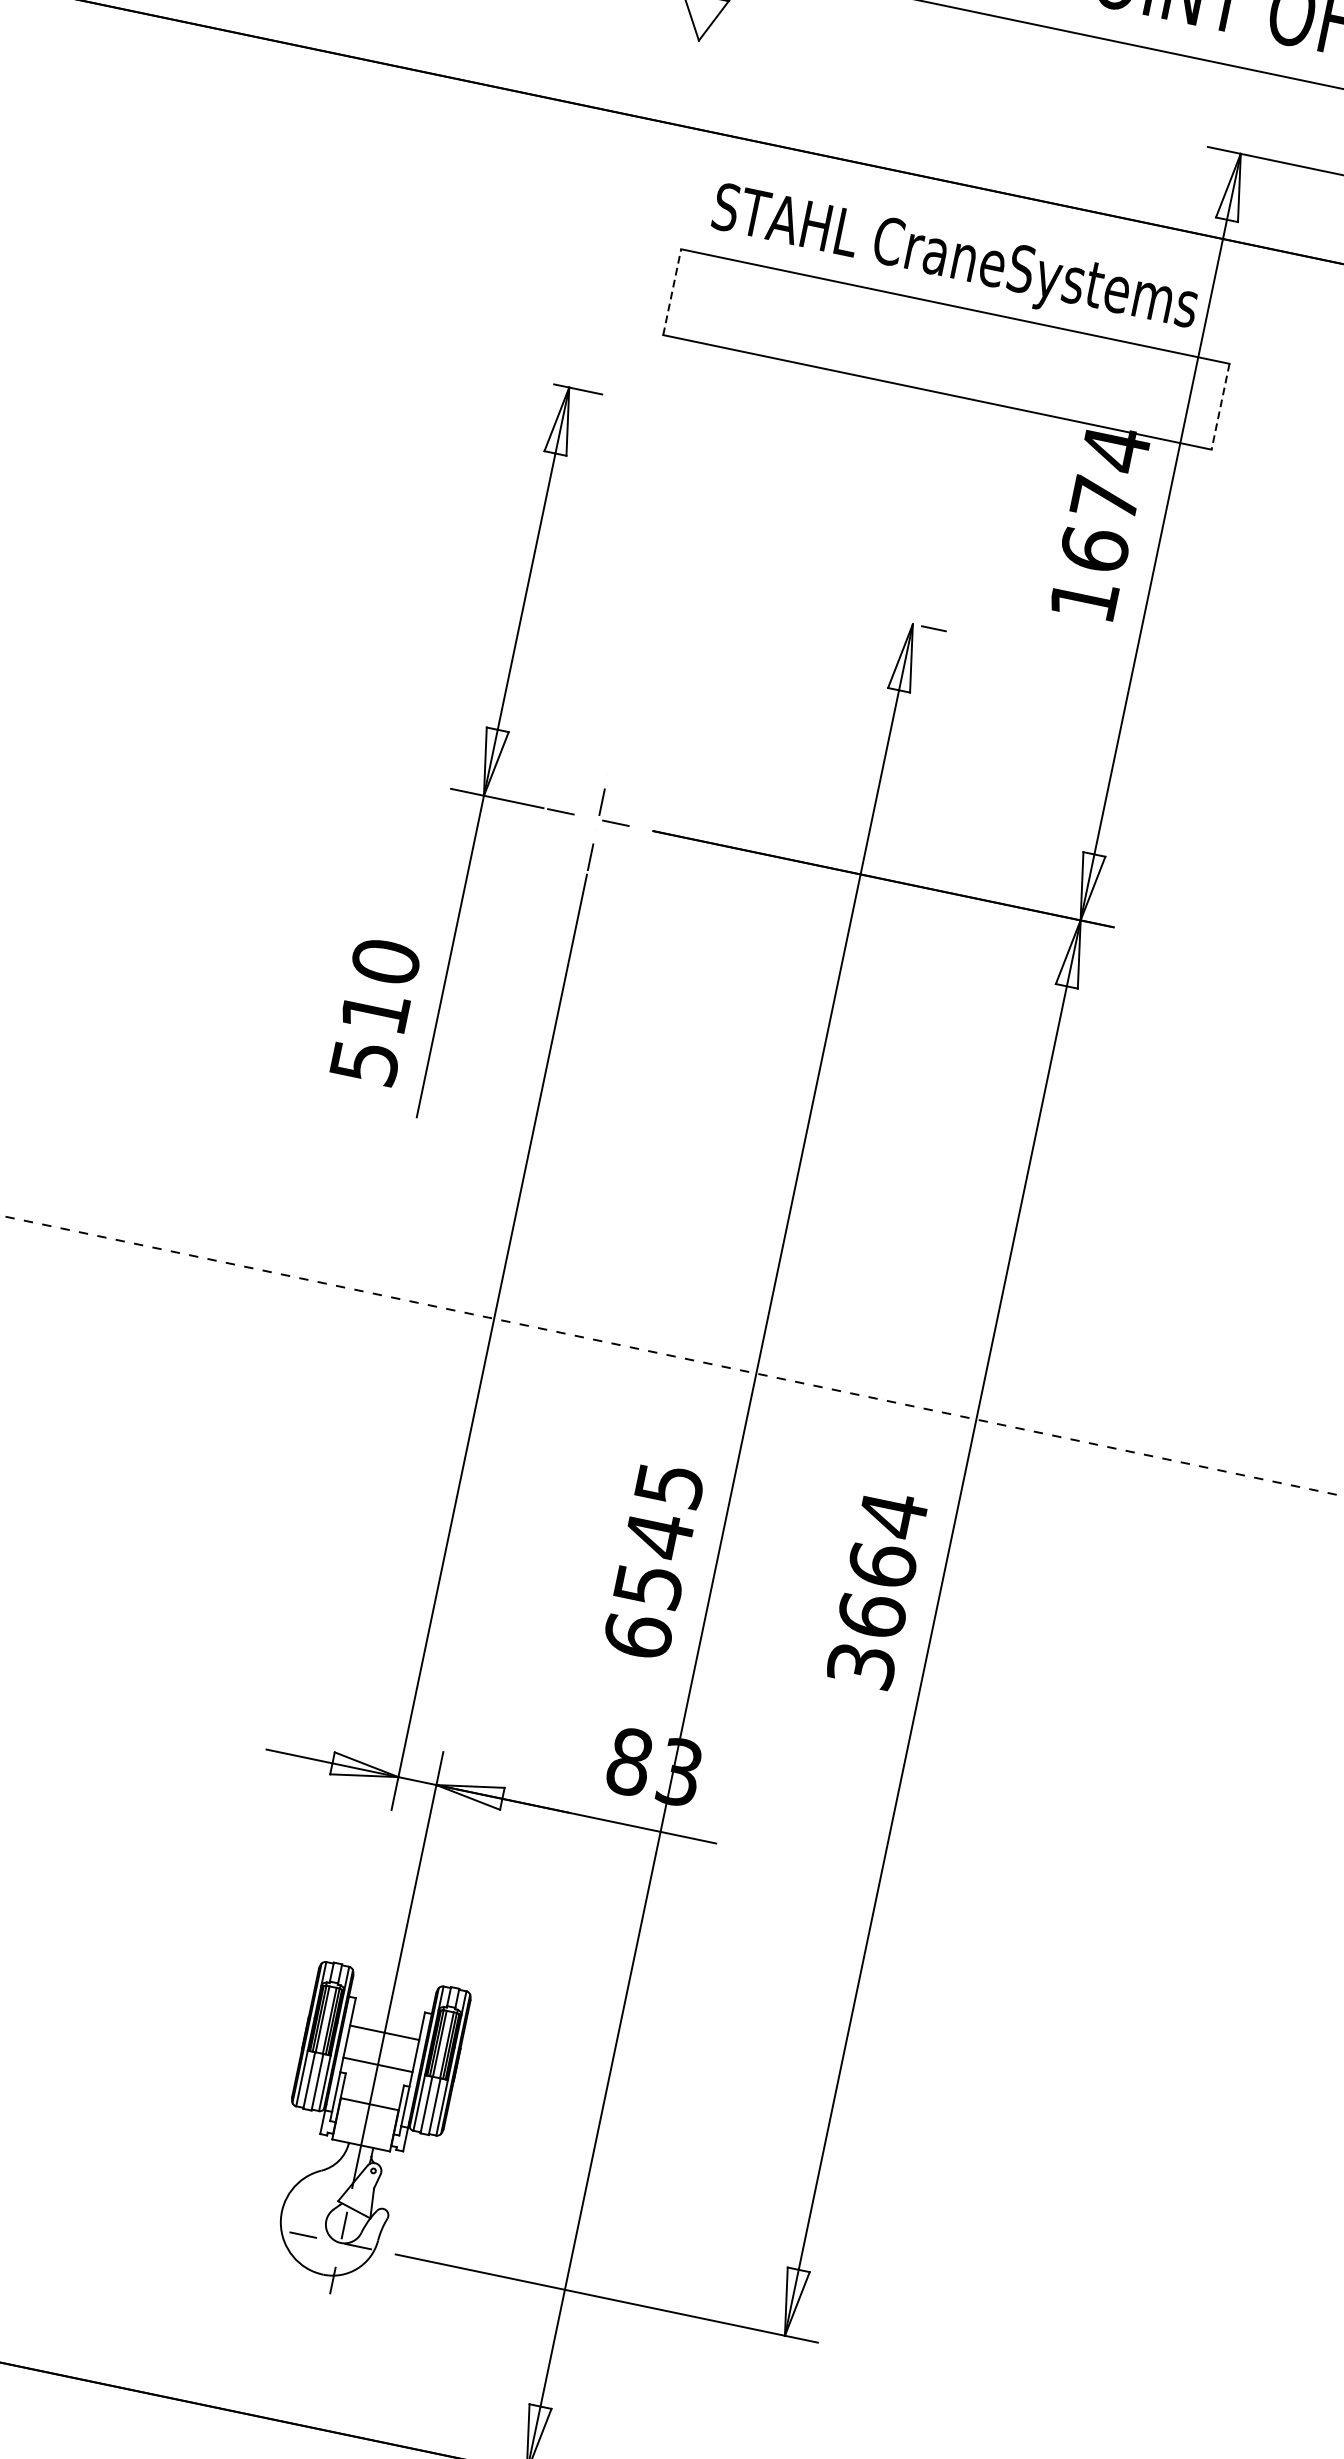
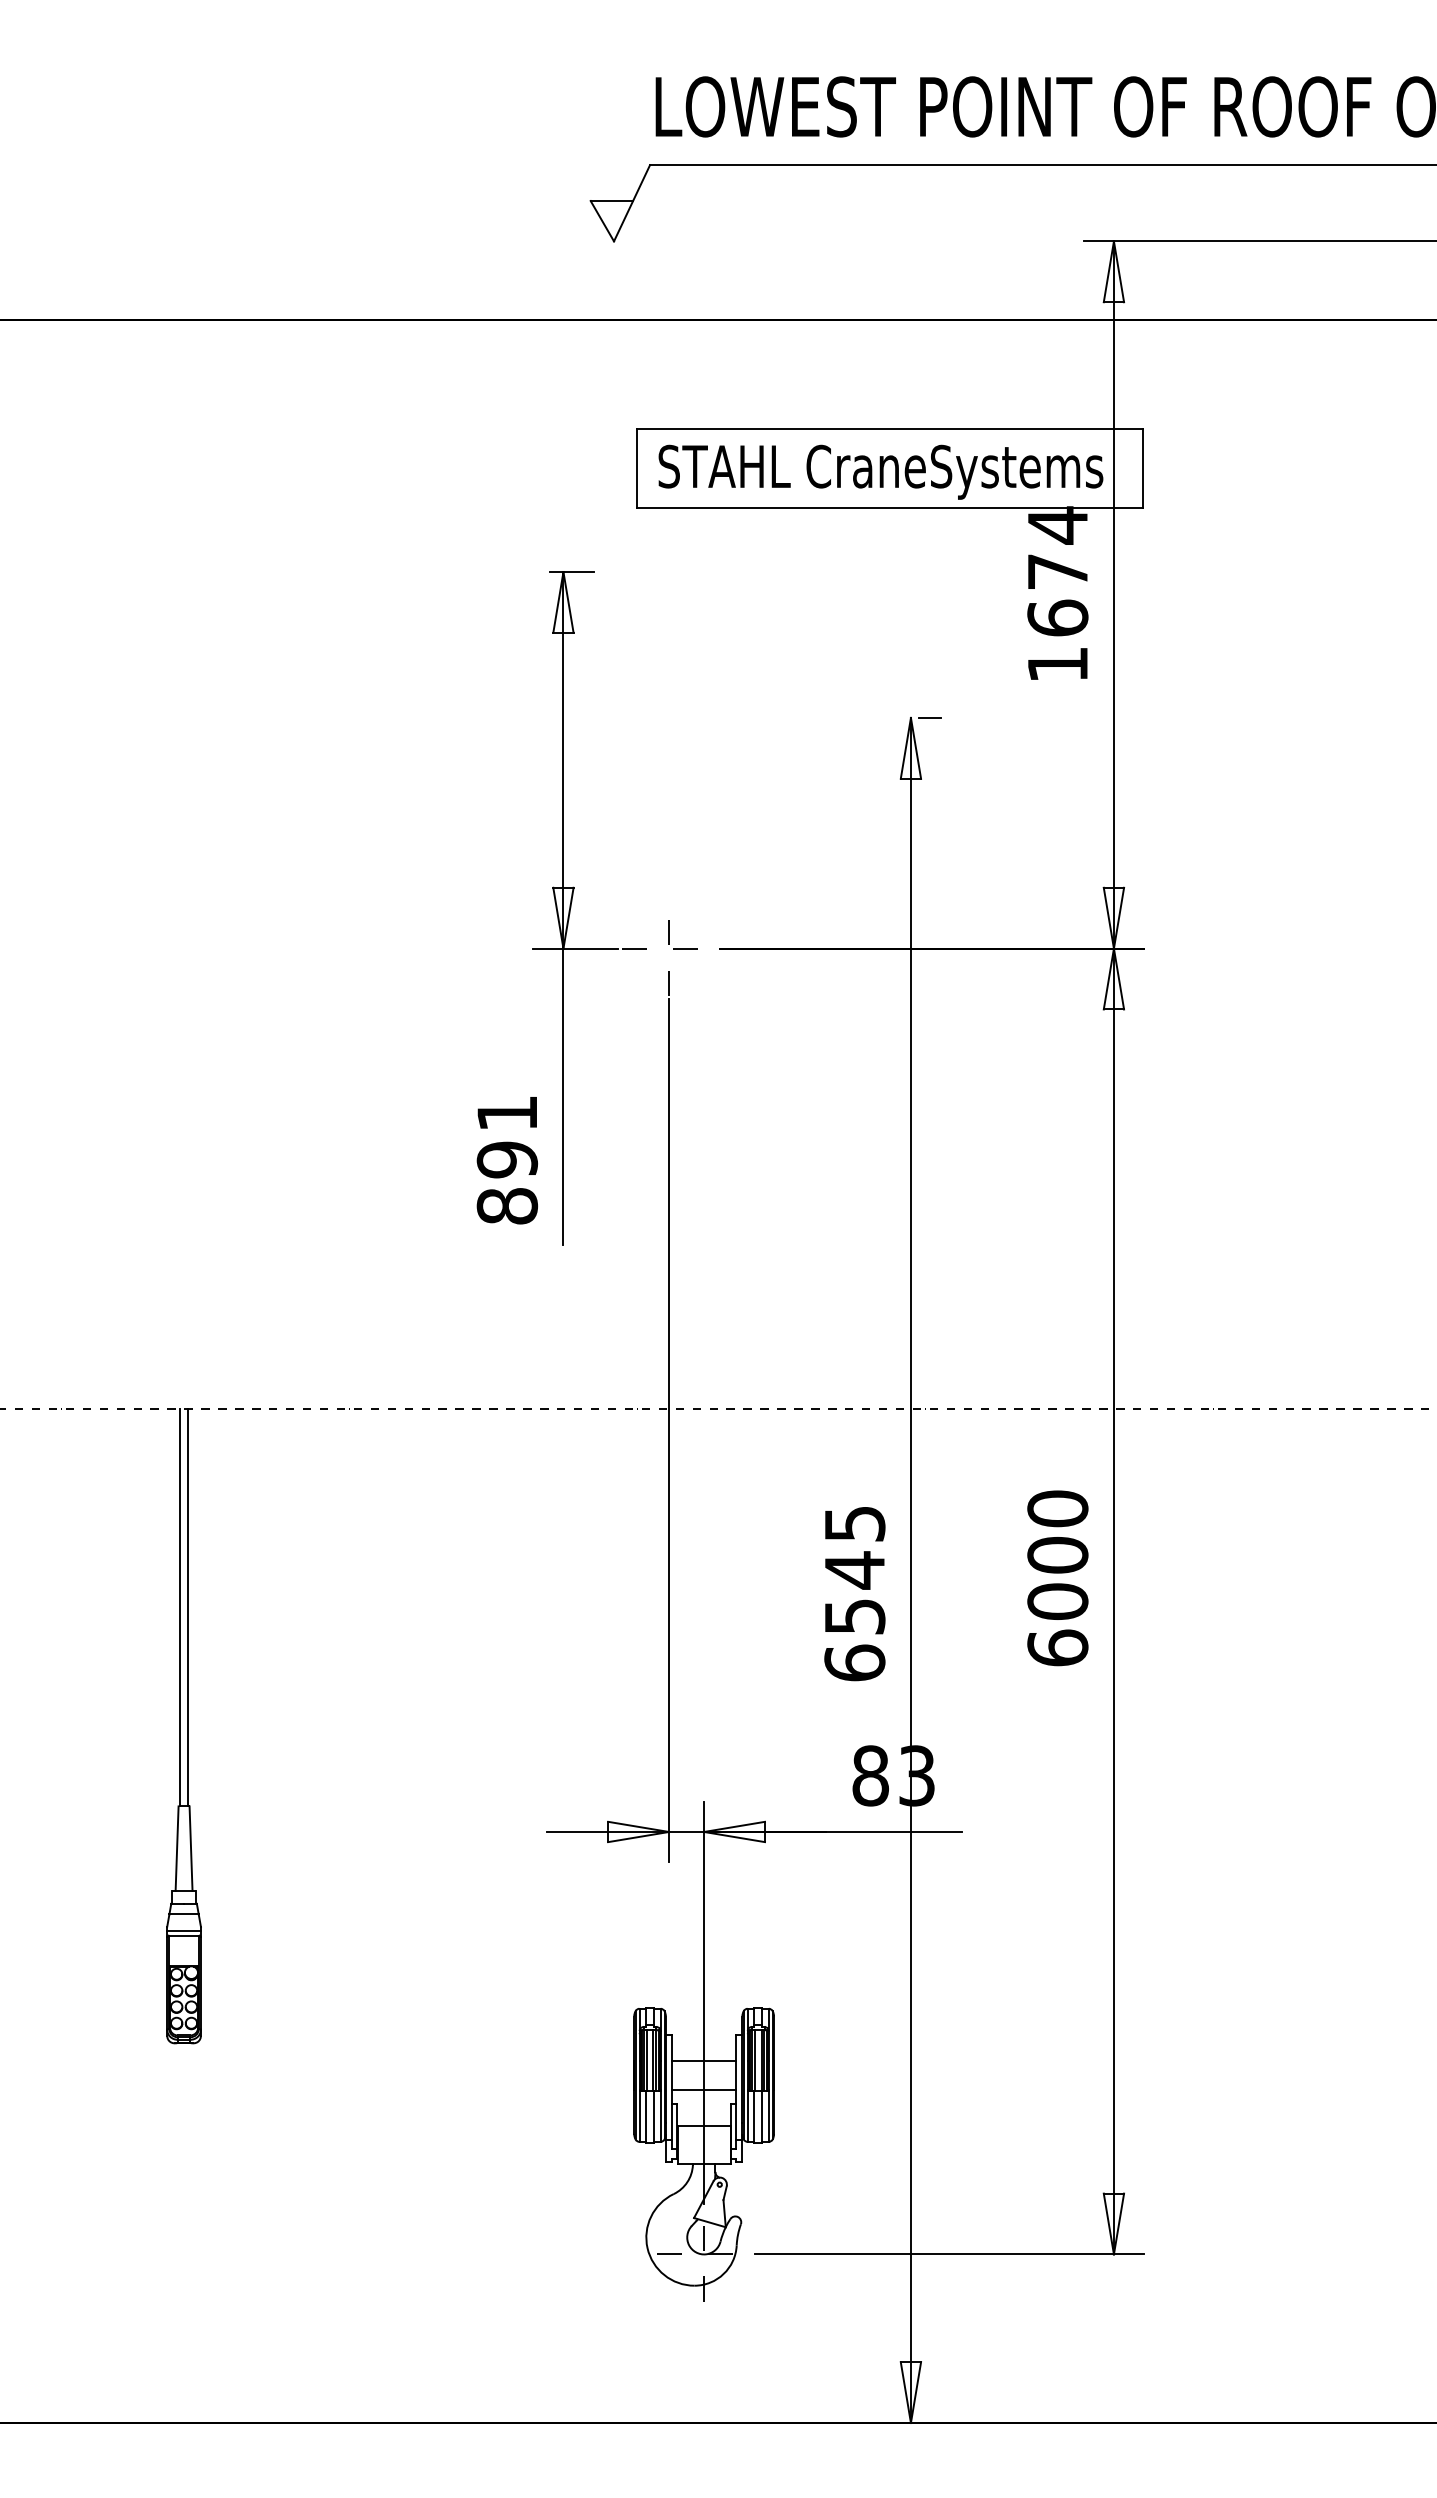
text: (954, 260) -> (880, 471), moved
line: (671, 291) -> (636, 468), dashed -> solid
line: (1220, 406) -> (1142, 468), dashed -> solid
text: (375, 1011) -> (507, 1159), 510 -> 891
text: (877, 1589) -> (1057, 1577), 3664 -> 6000

